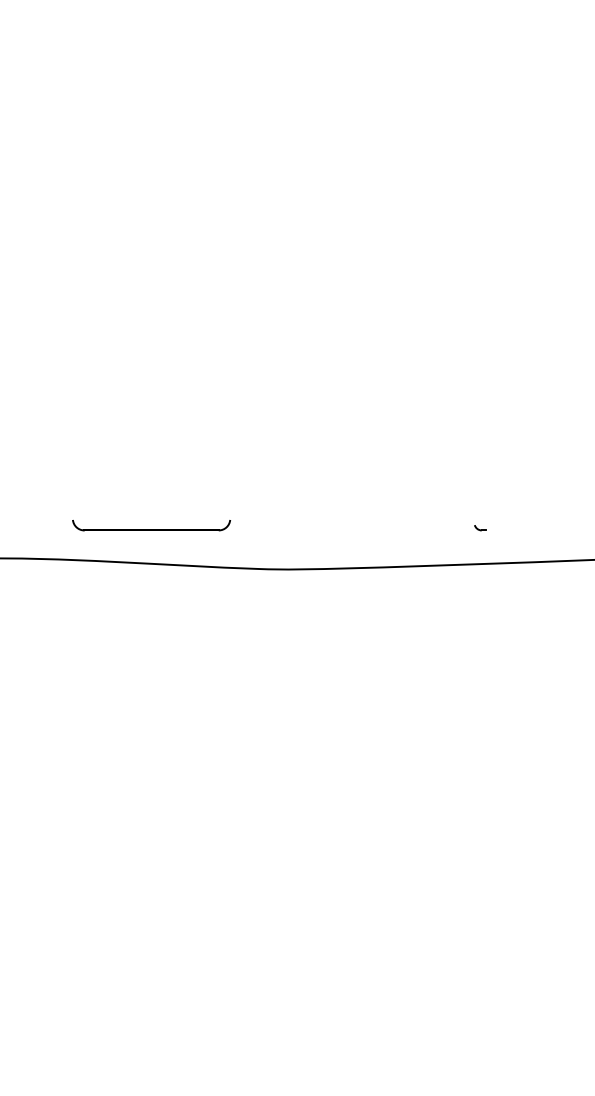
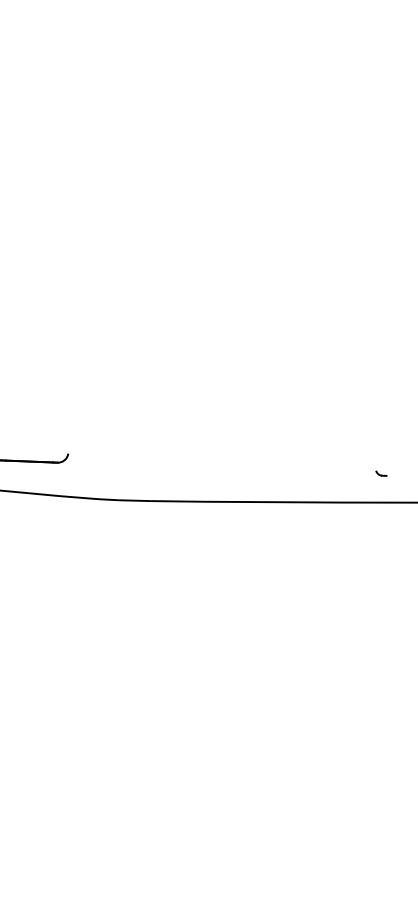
part: (480, 528) -> (381, 473), moved

